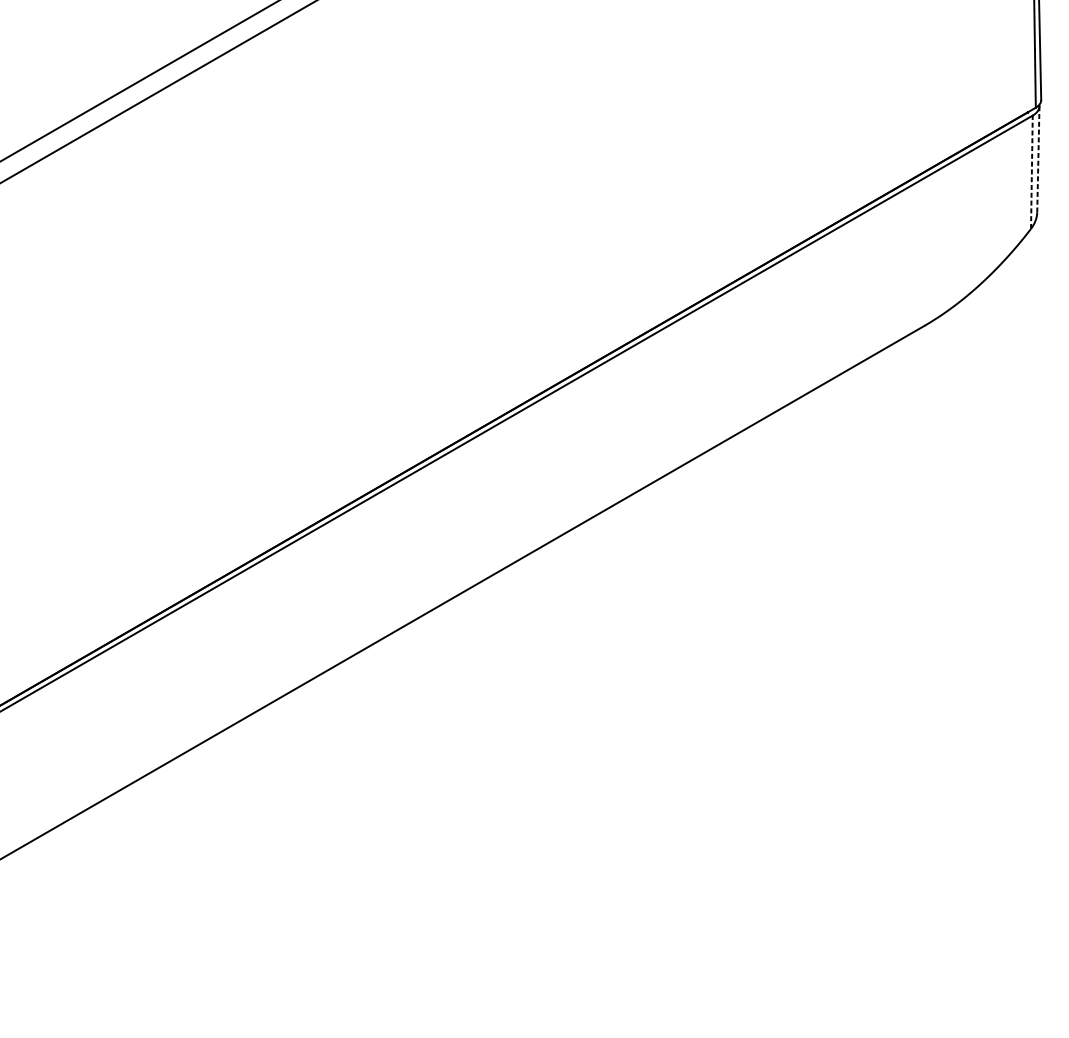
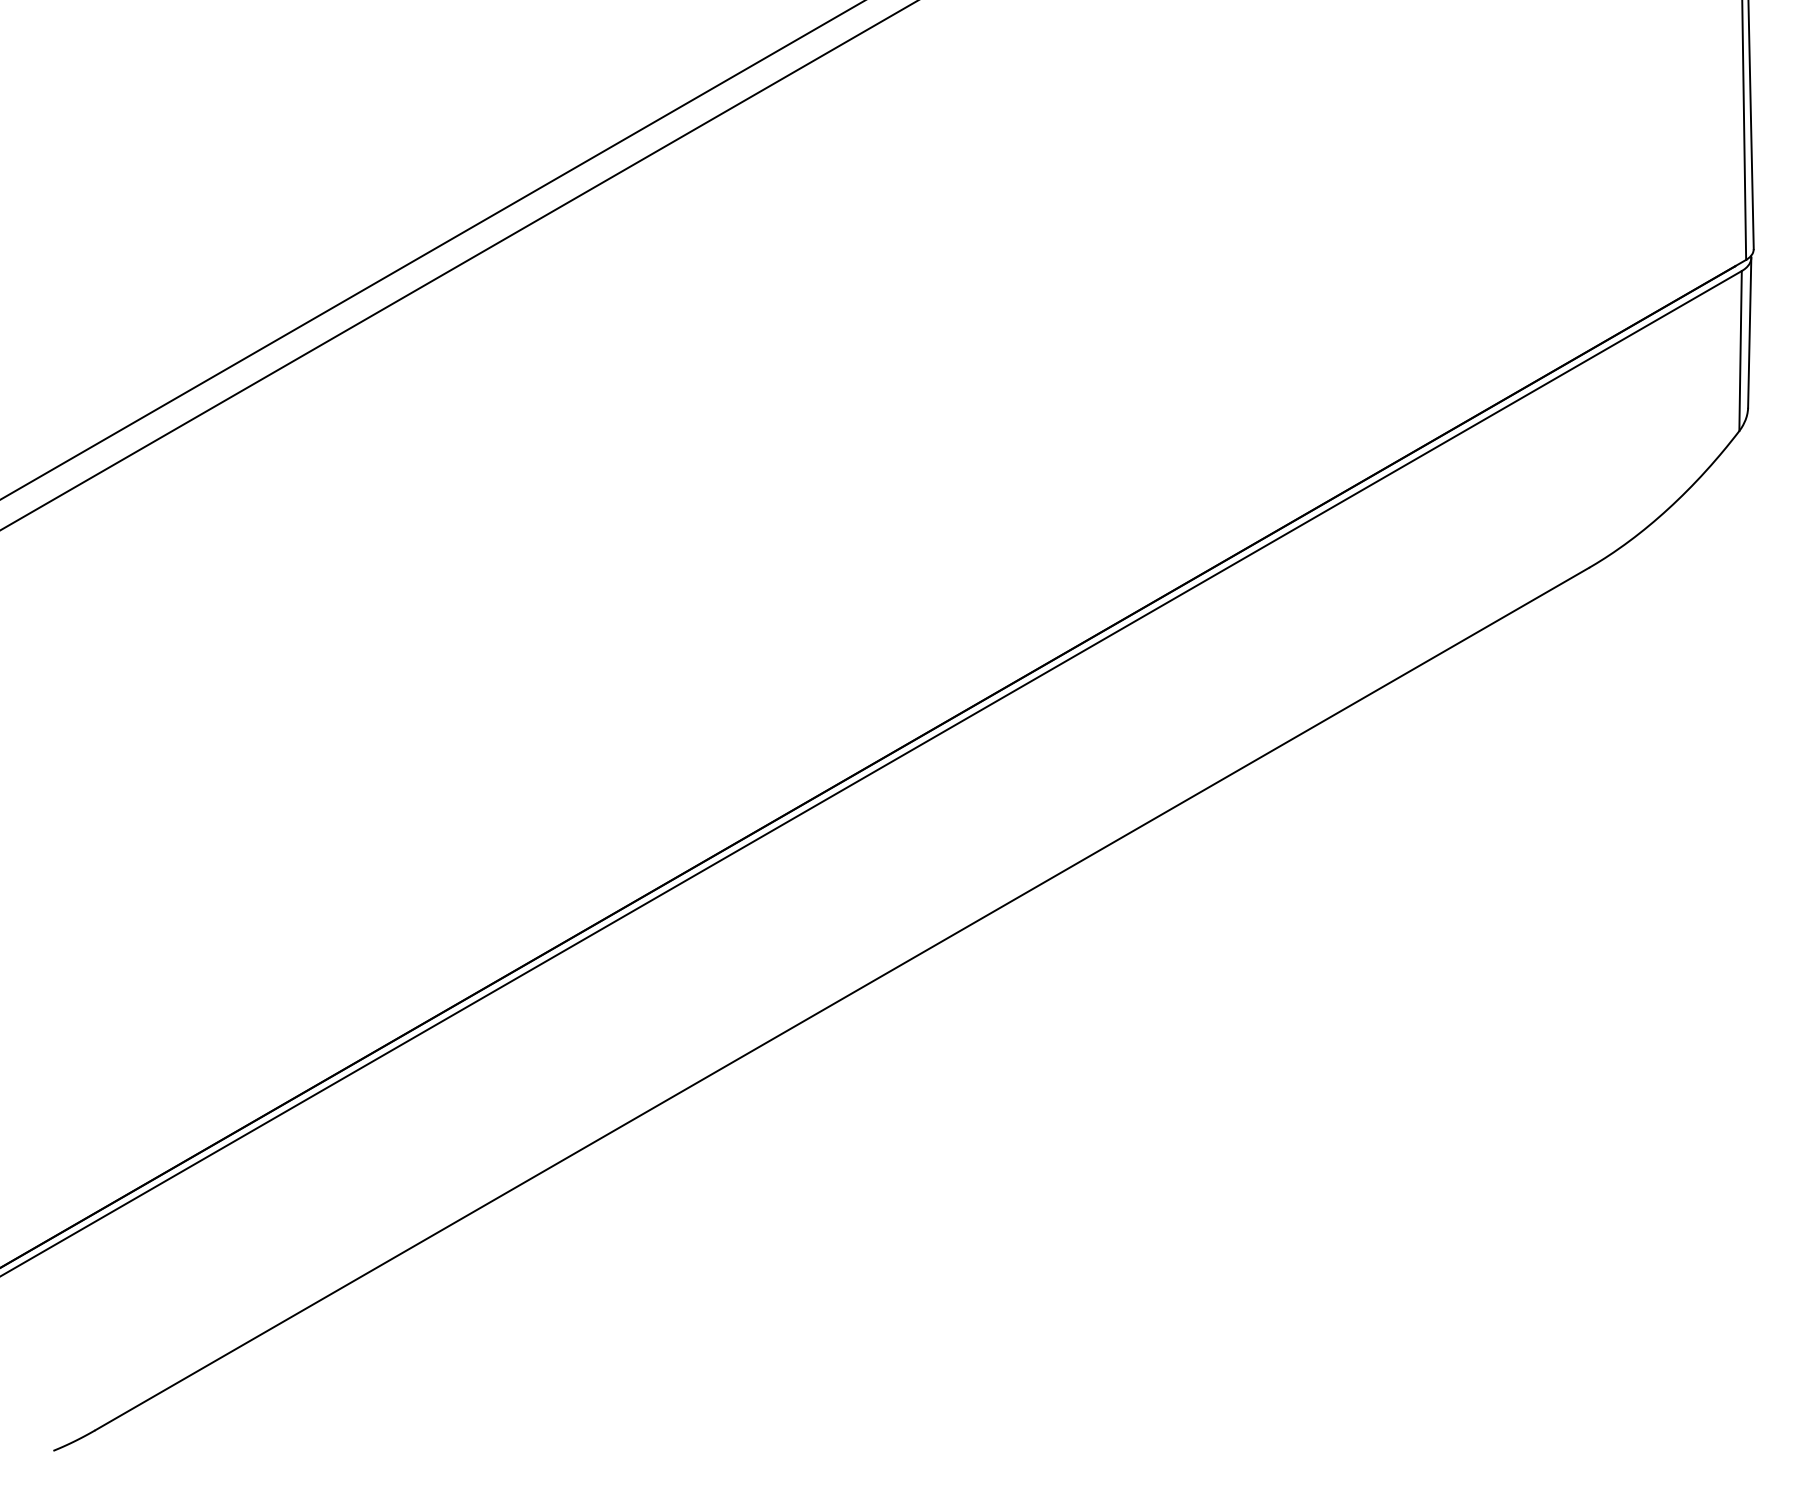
line: (1038, 159) -> (1749, 332), dashed -> solid
line: (1031, 171) -> (1740, 350), dashed -> solid

